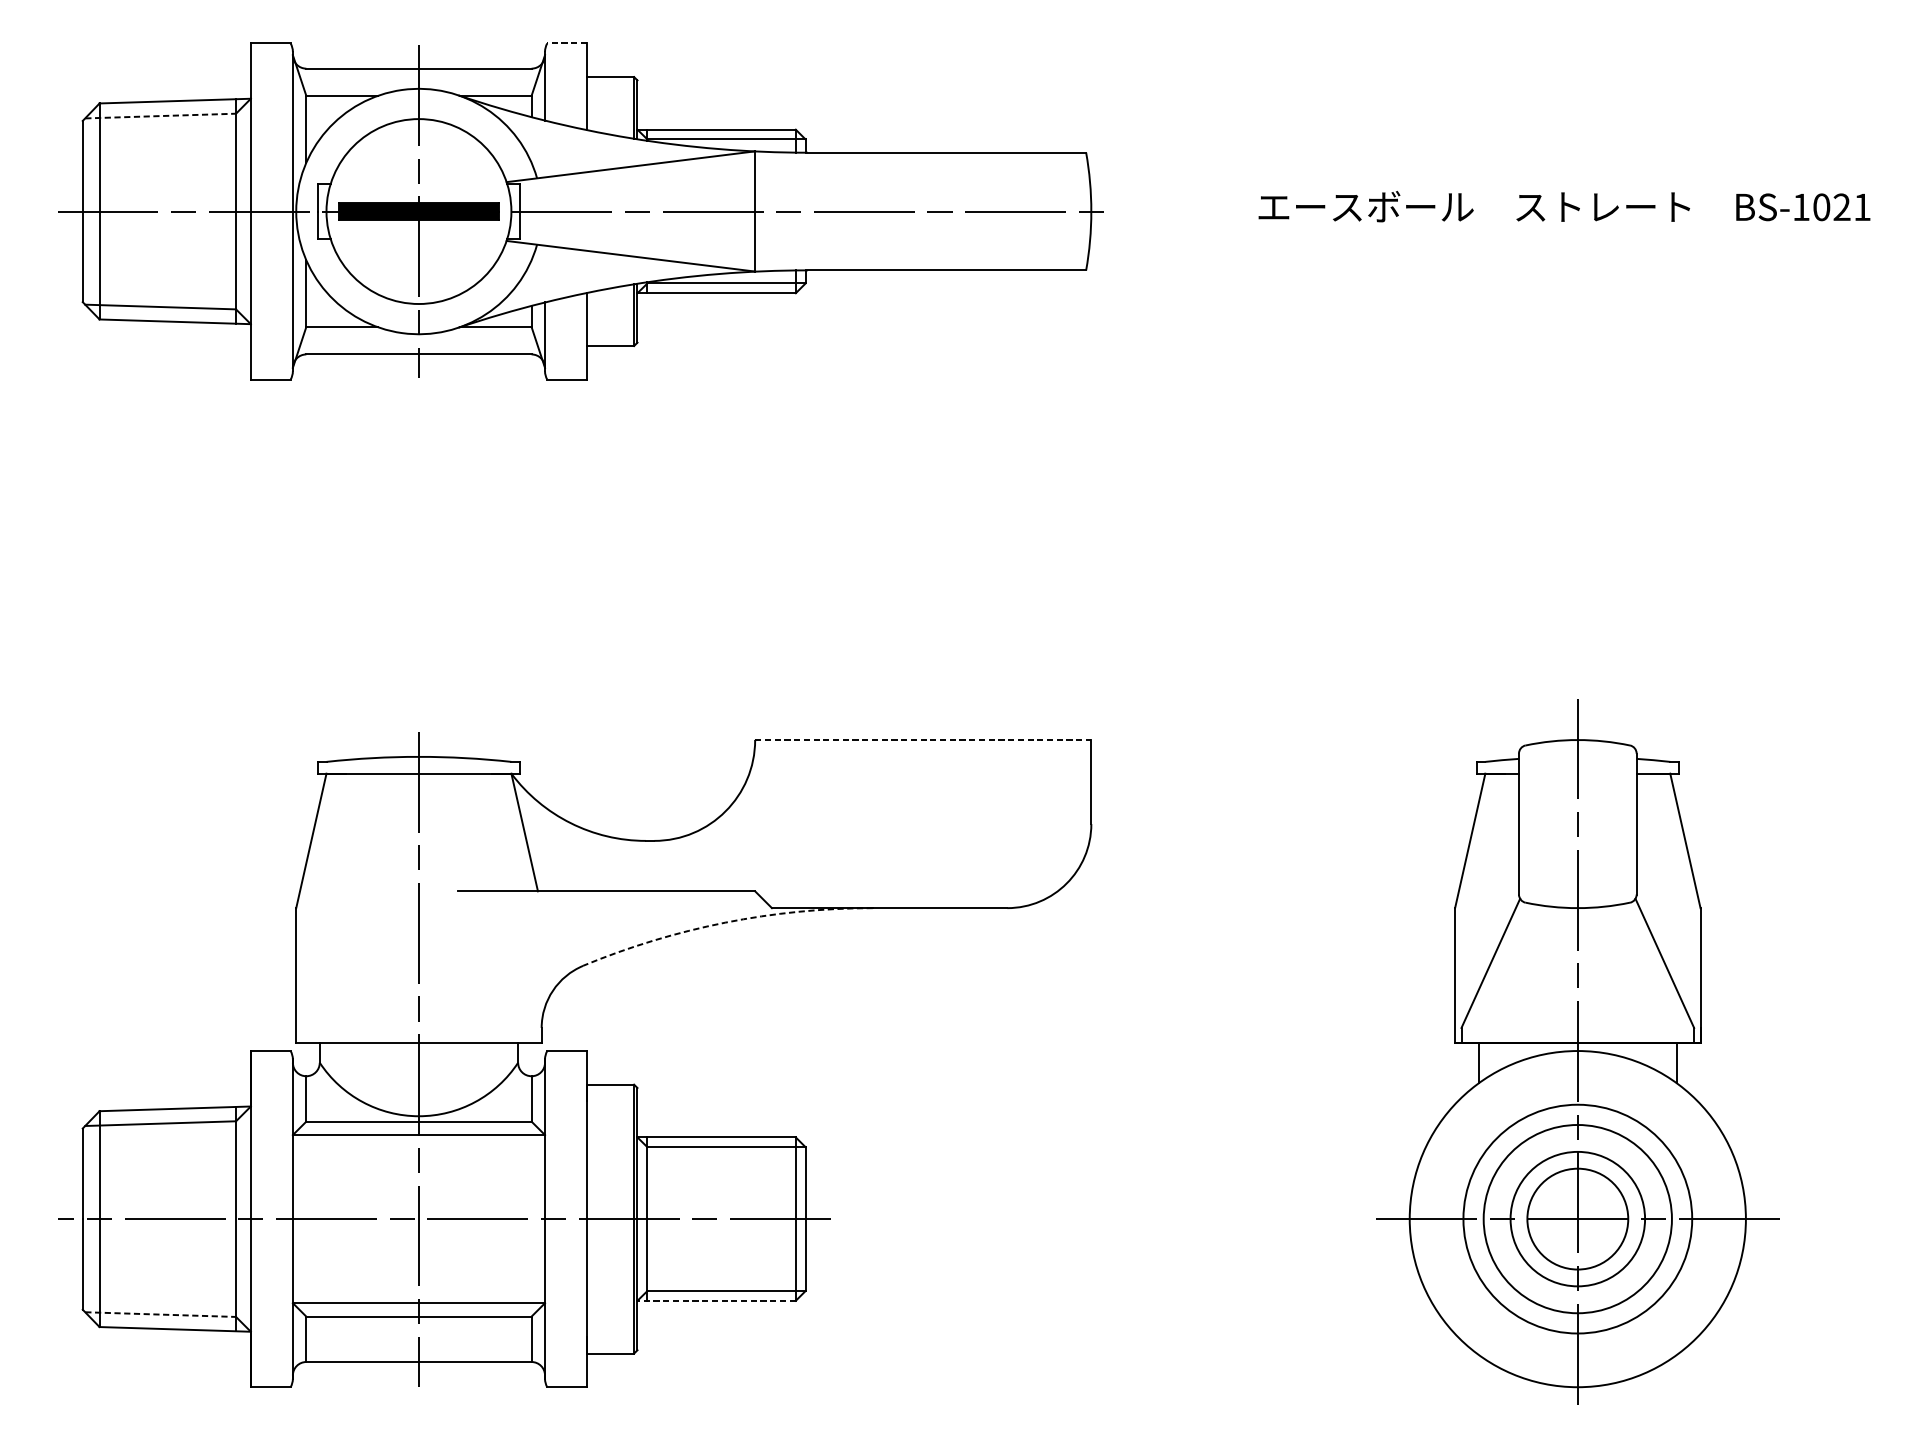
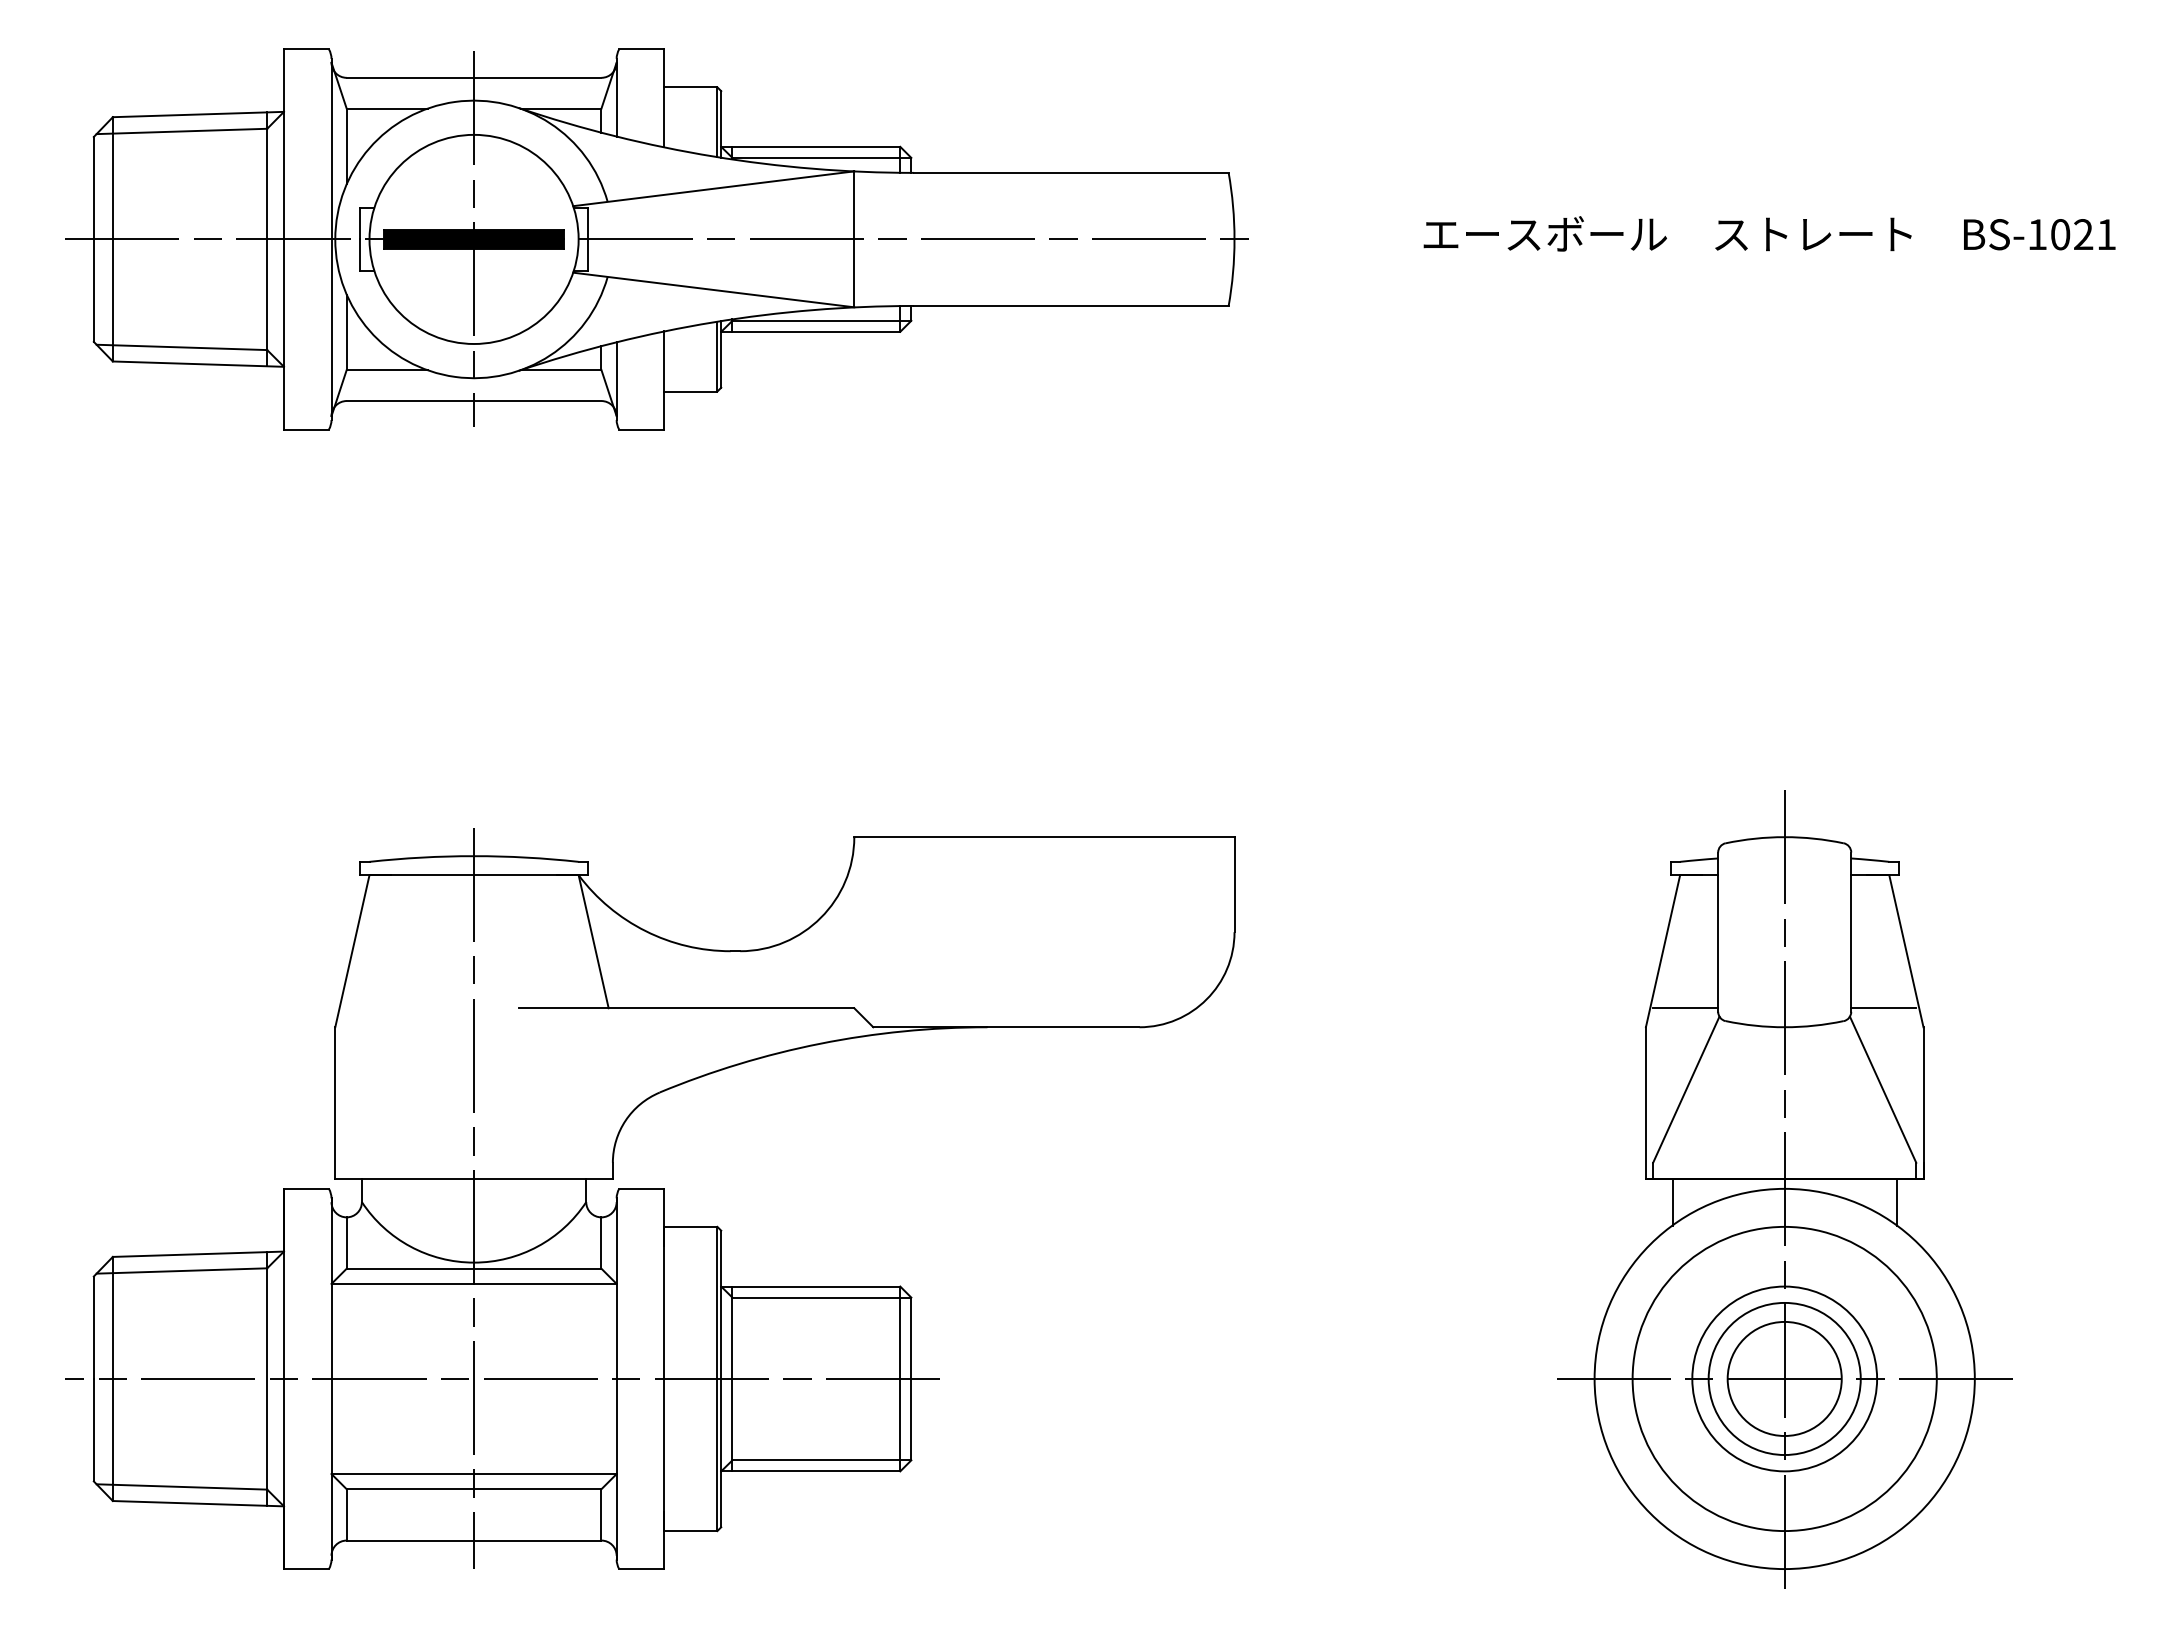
line: (566, 43) -> (641, 49), dashed -> solid
line: (161, 116) -> (182, 131), dashed -> solid
line: (923, 740) -> (1044, 837), dashed -> solid
line: (1490, 891) -> (1685, 1008), added
line: (1665, 891) -> (1883, 1008), added
arc: (725, 922) -> (820, 1043), dashed -> solid
circle: (1577, 1218) -> (1784, 1378), size x0.71
circle: (1577, 1218) -> (1784, 1378), size x1.43
line: (716, 1300) -> (810, 1471), dashed -> solid
line: (161, 1314) -> (182, 1486), dashed -> solid

